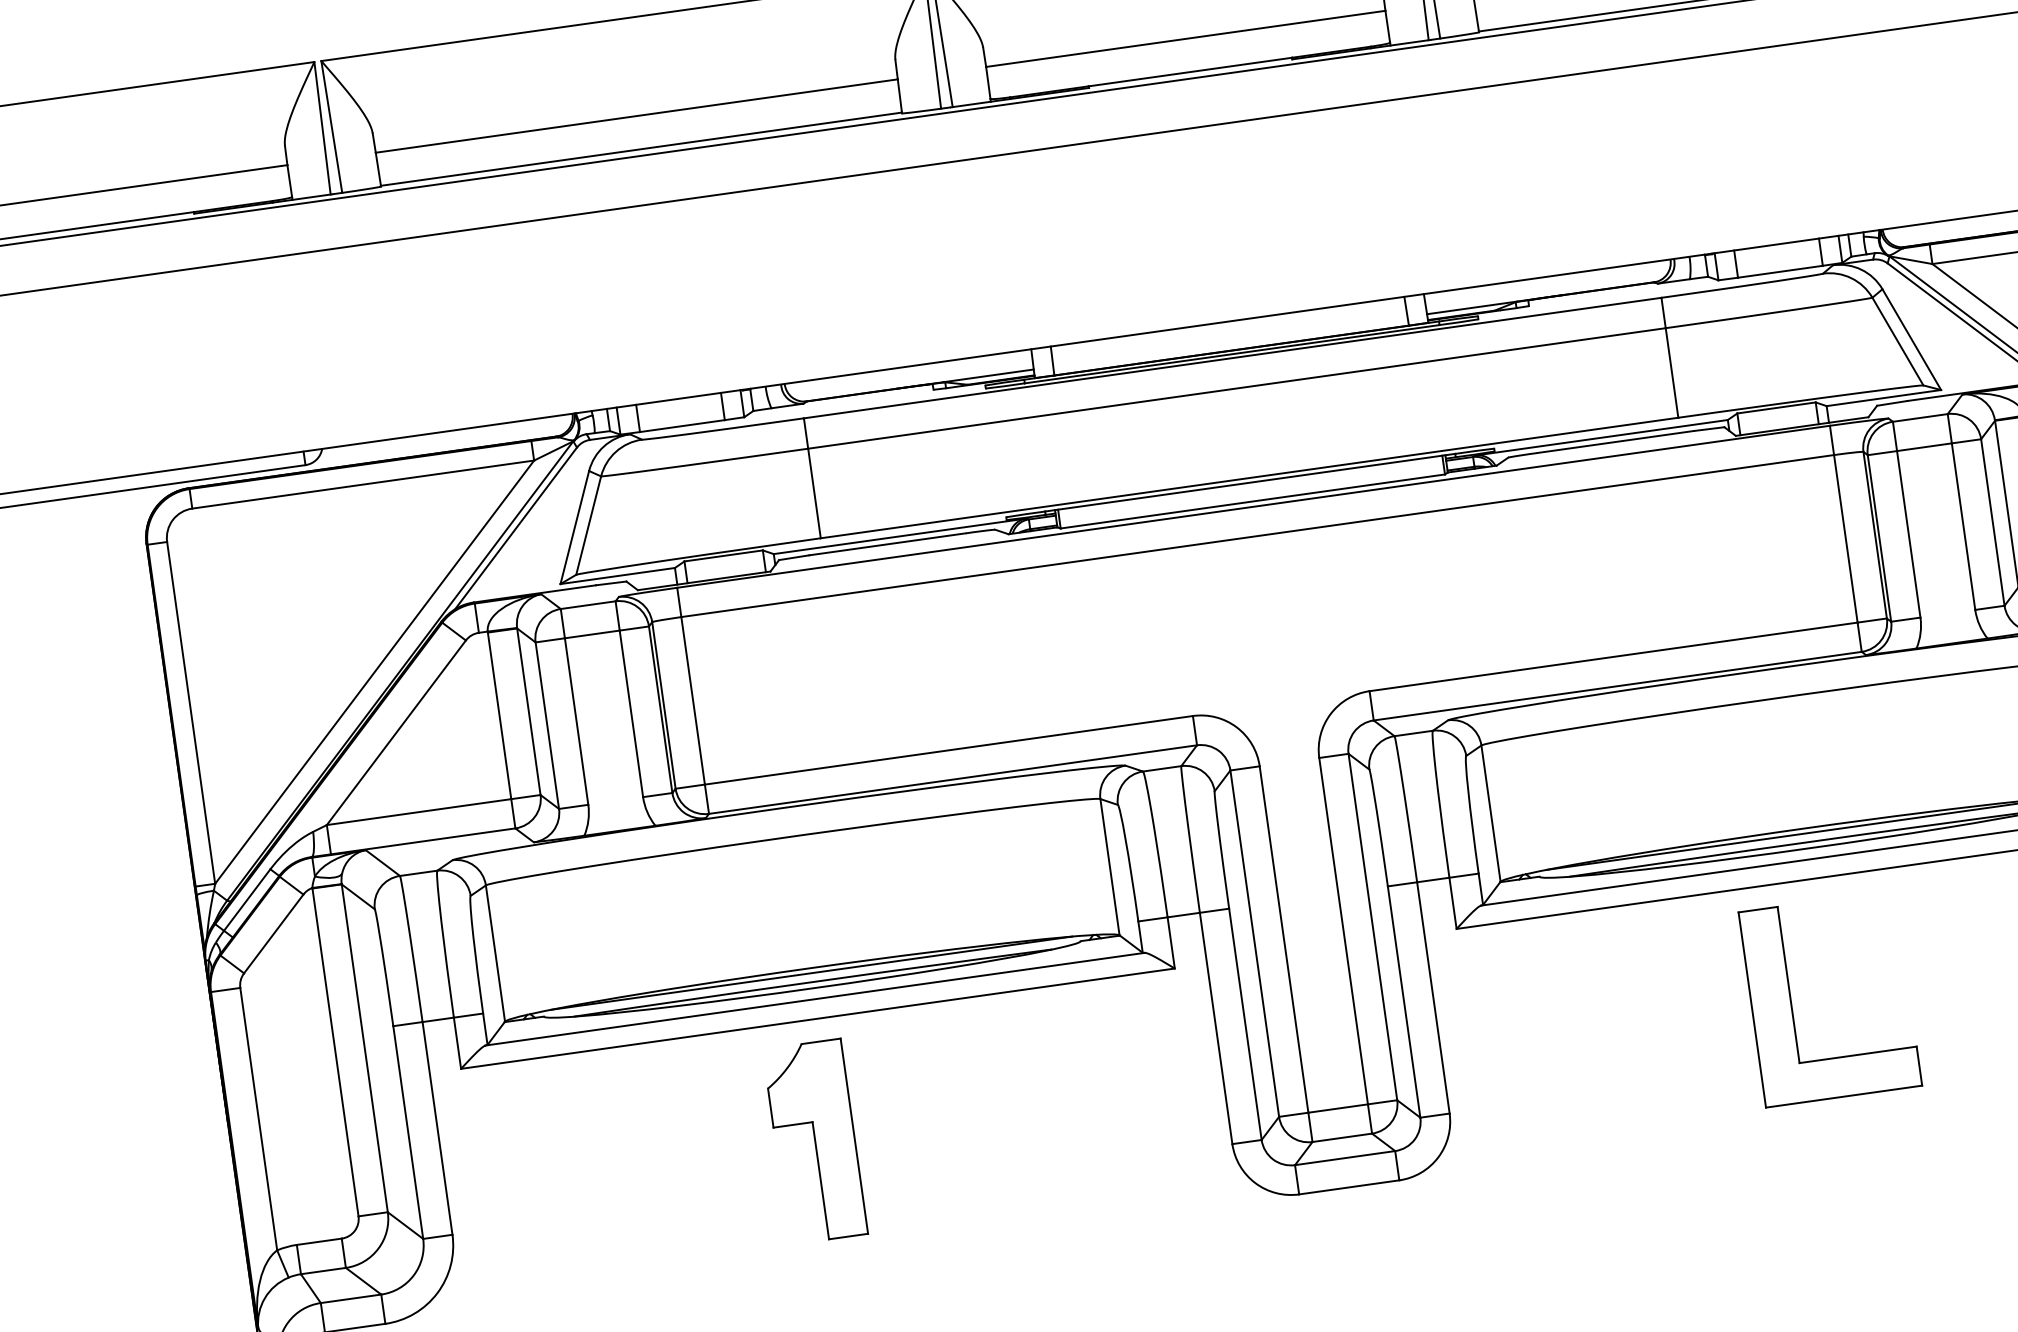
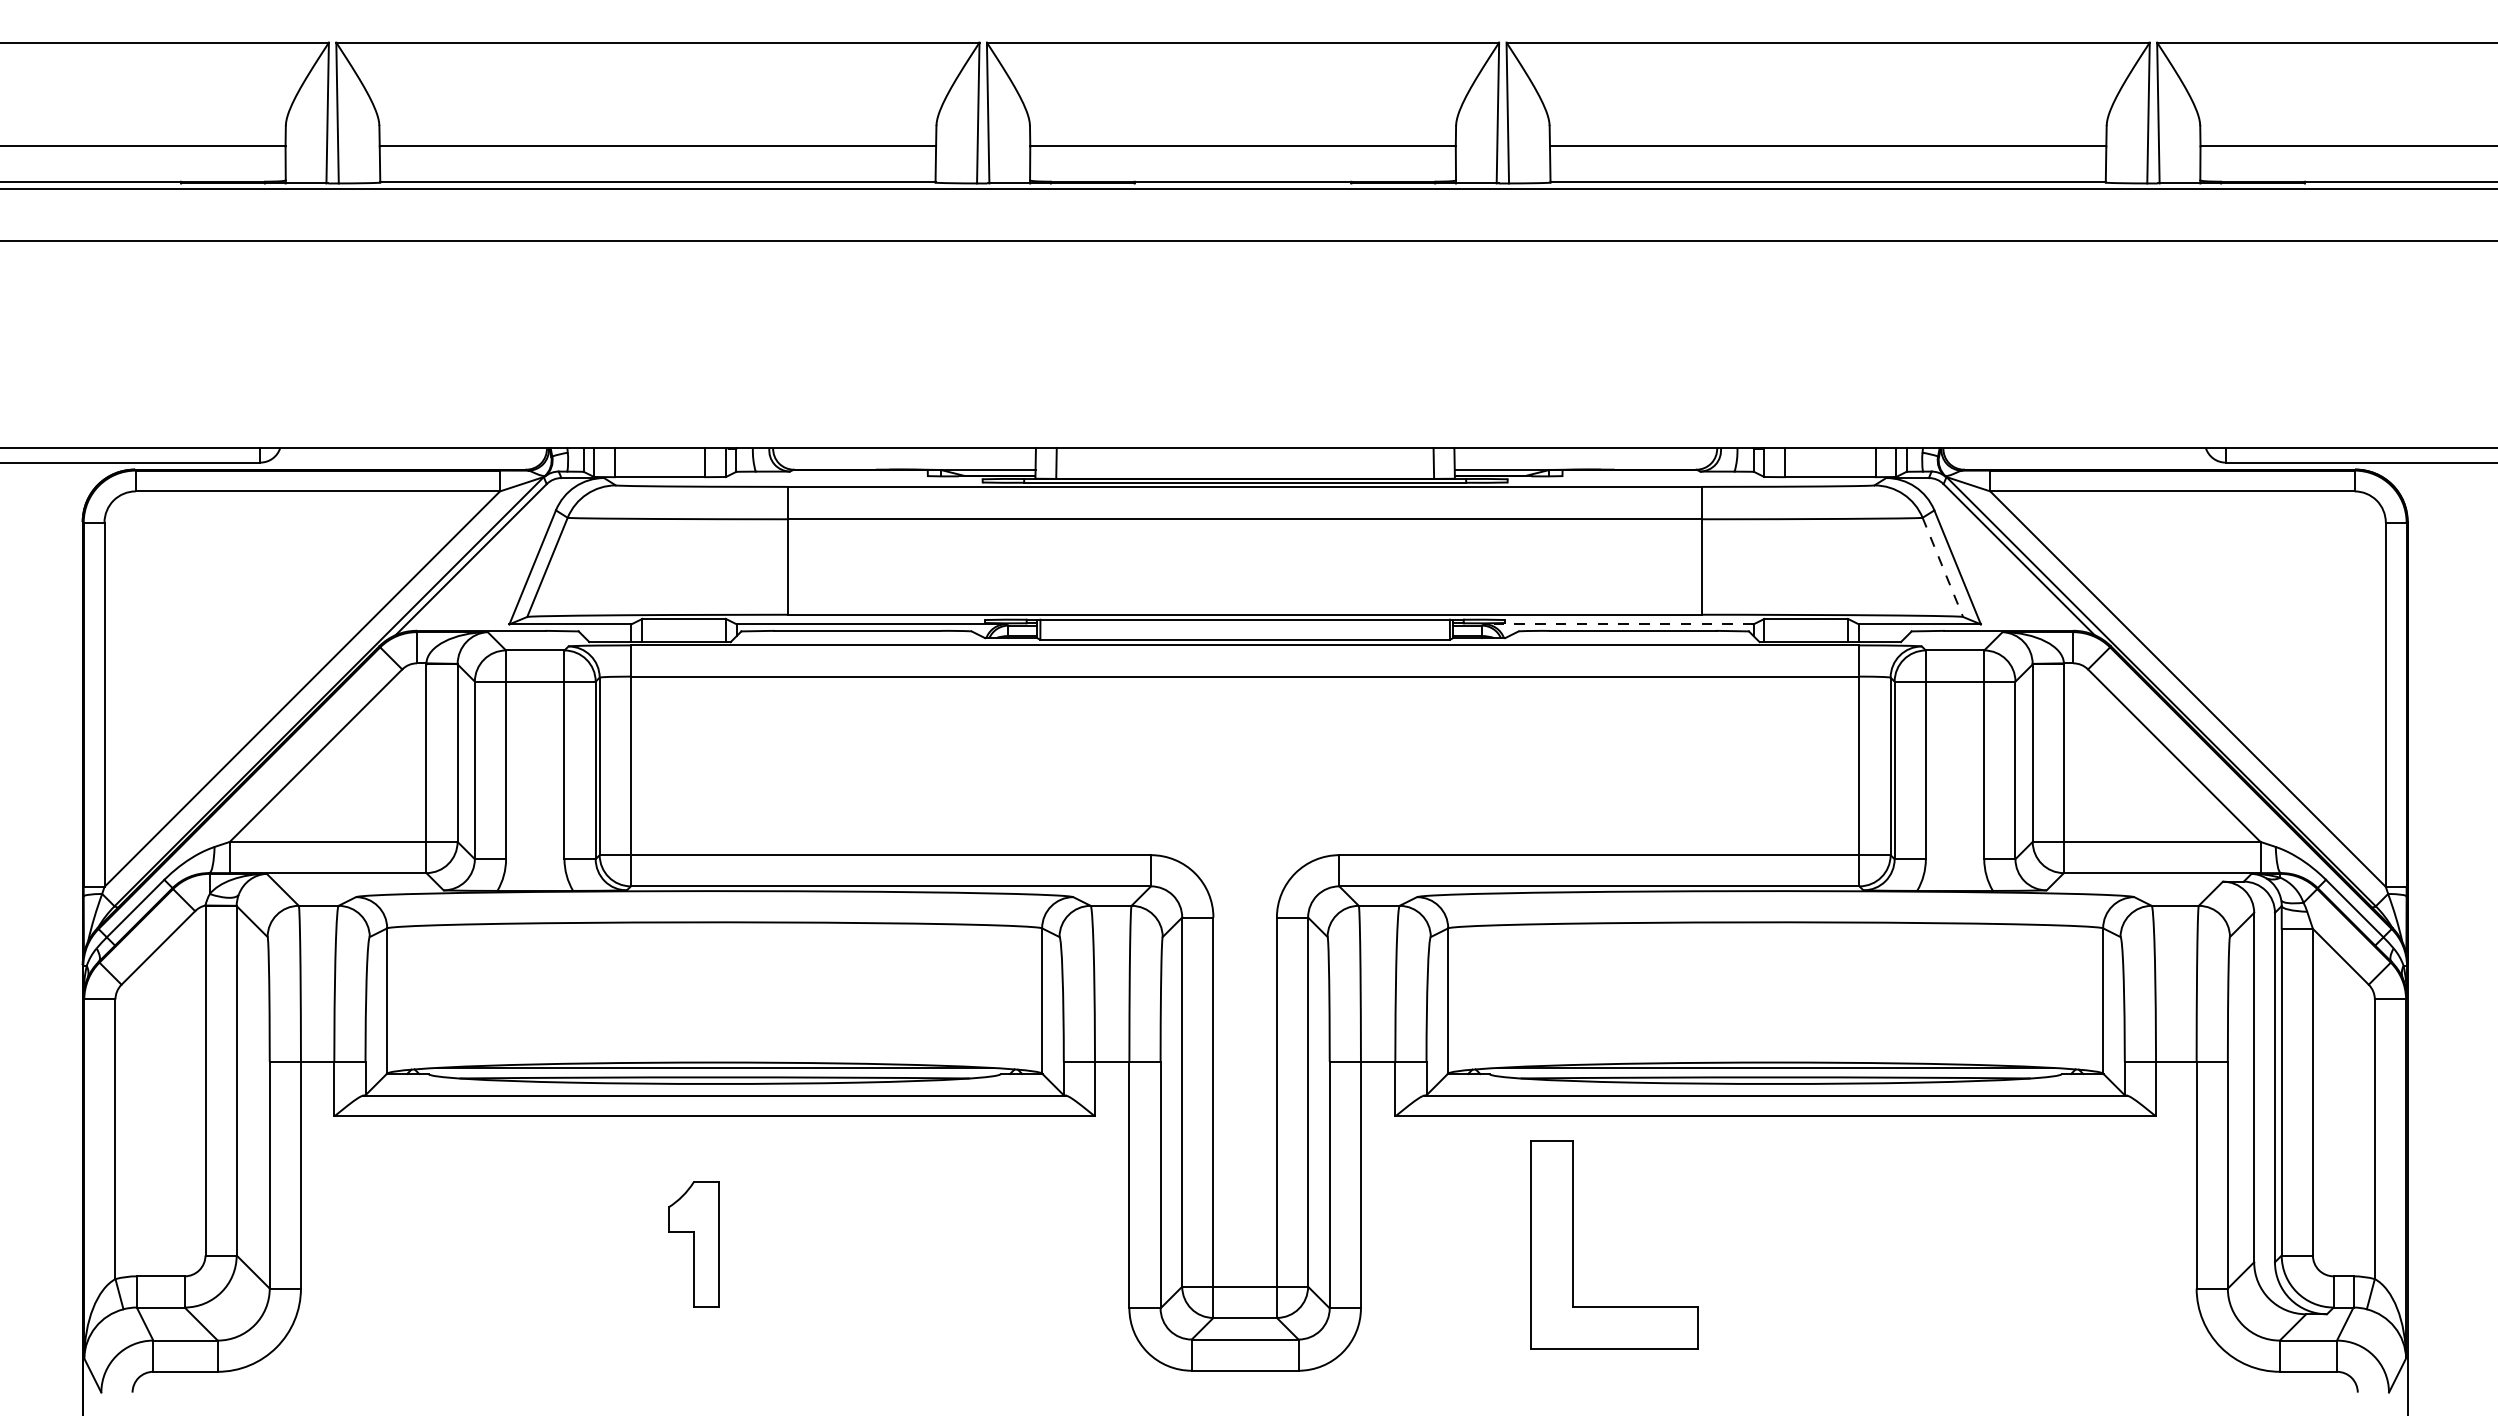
line: (1897, 341) -> (1942, 567), solid -> dashed
line: (1602, 437) -> (1619, 624), solid -> dashed
part: (1791, 1004) -> (1573, 1244), moved
part: (814, 1141) -> (693, 1244), size x0.6

